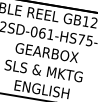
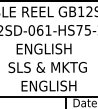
text: (46, 52) -> (47, 48), GEARBOX -> ENGLISH

